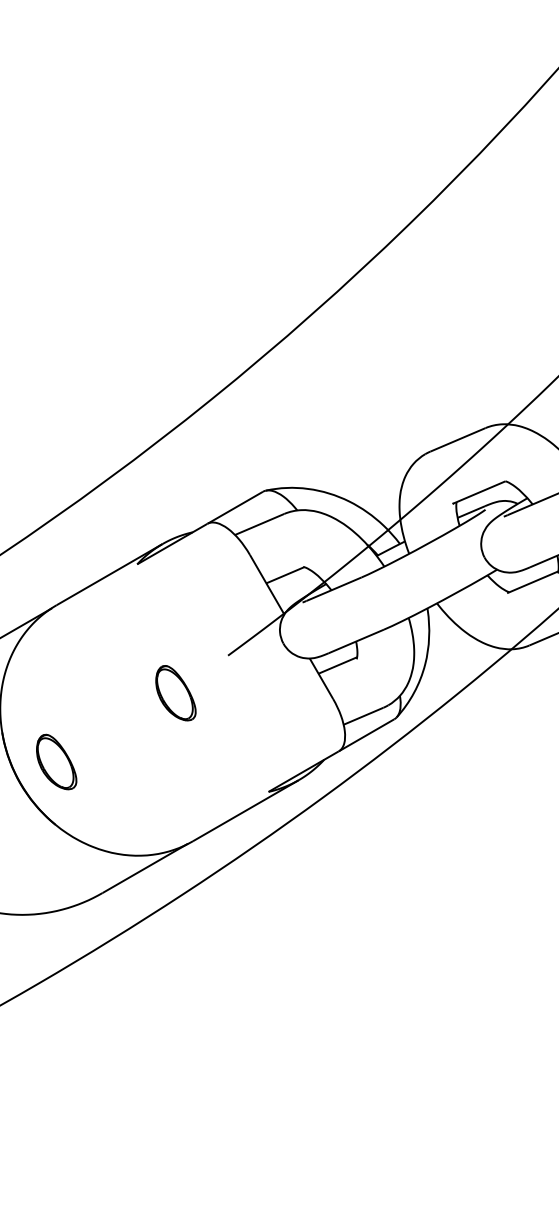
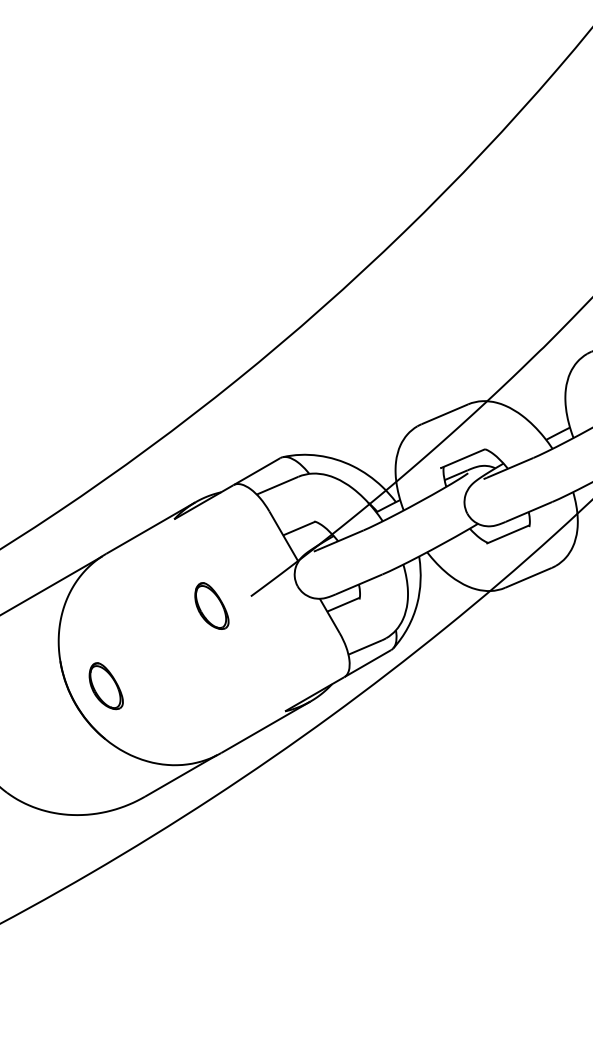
part: (175, 692) -> (211, 605), moved

